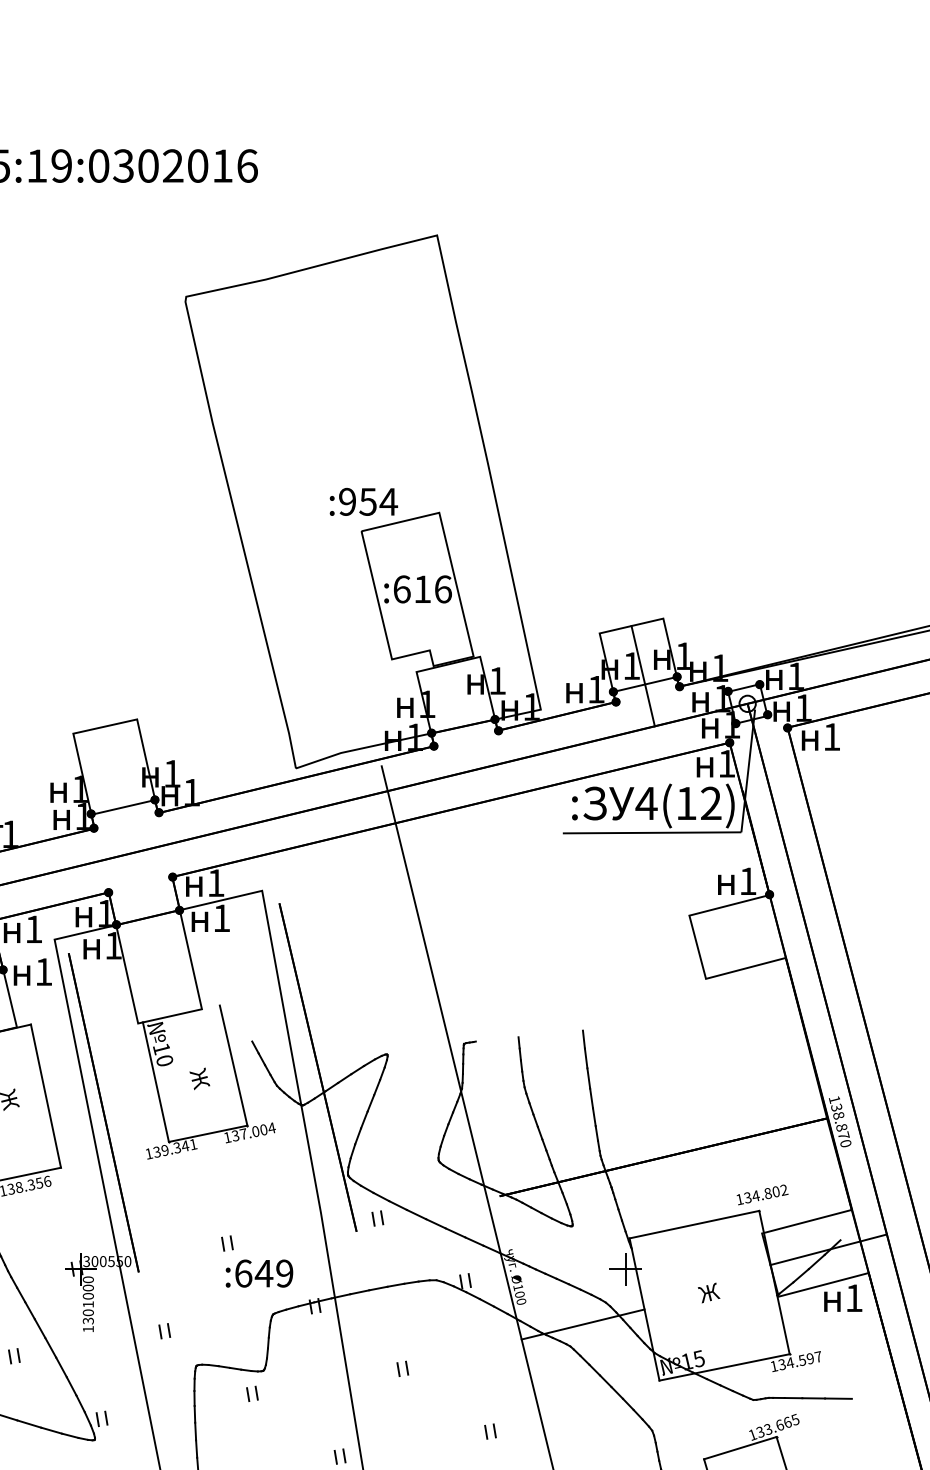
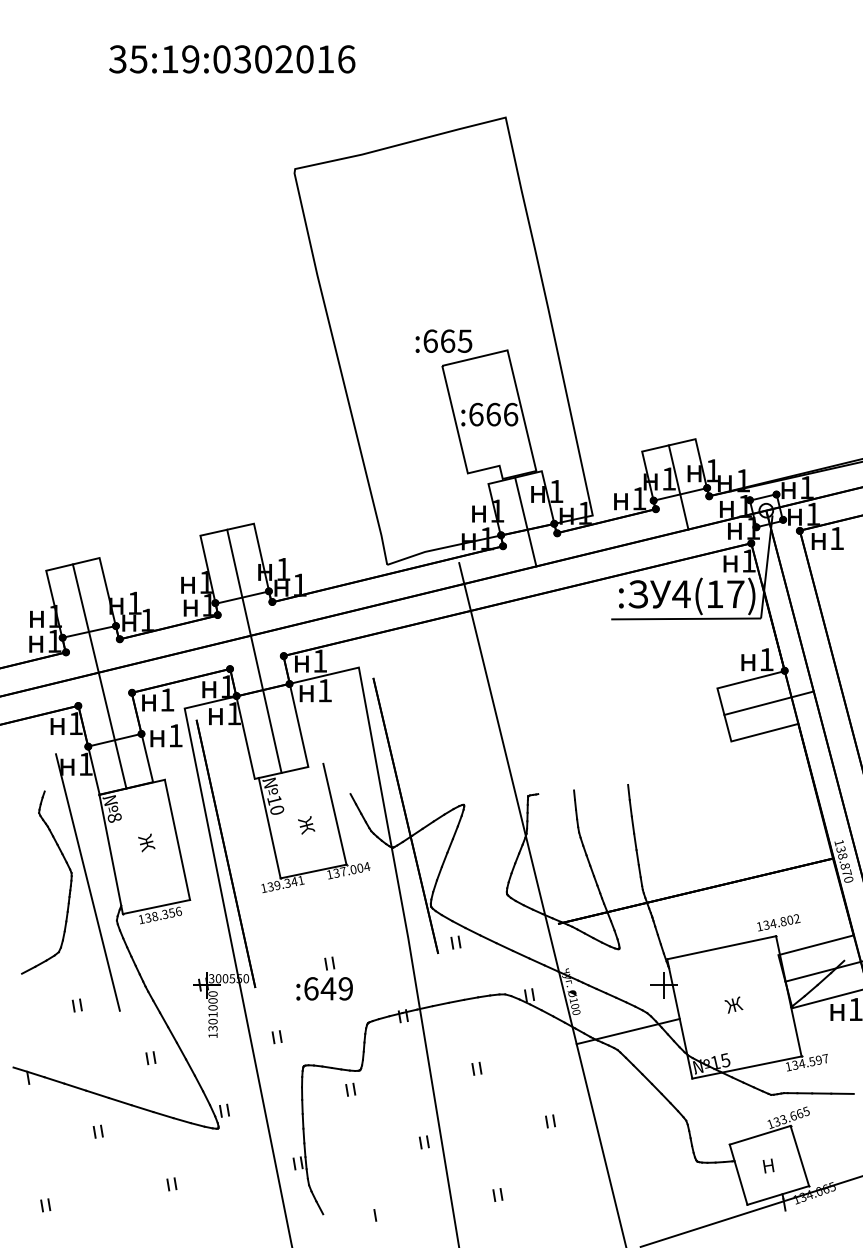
text: (367, 501) -> (447, 340), :954 -> :665
text: (422, 589) -> (493, 414), :616 -> :666
line: (460, 716) -> (525, 521), added
text: (710, 802) -> (735, 593), 4(12) -> 4(17)
line: (137, 870) -> (254, 650), added
line: (750, 932) -> (768, 702), added
text: (259, 1273) -> (324, 988), moved

